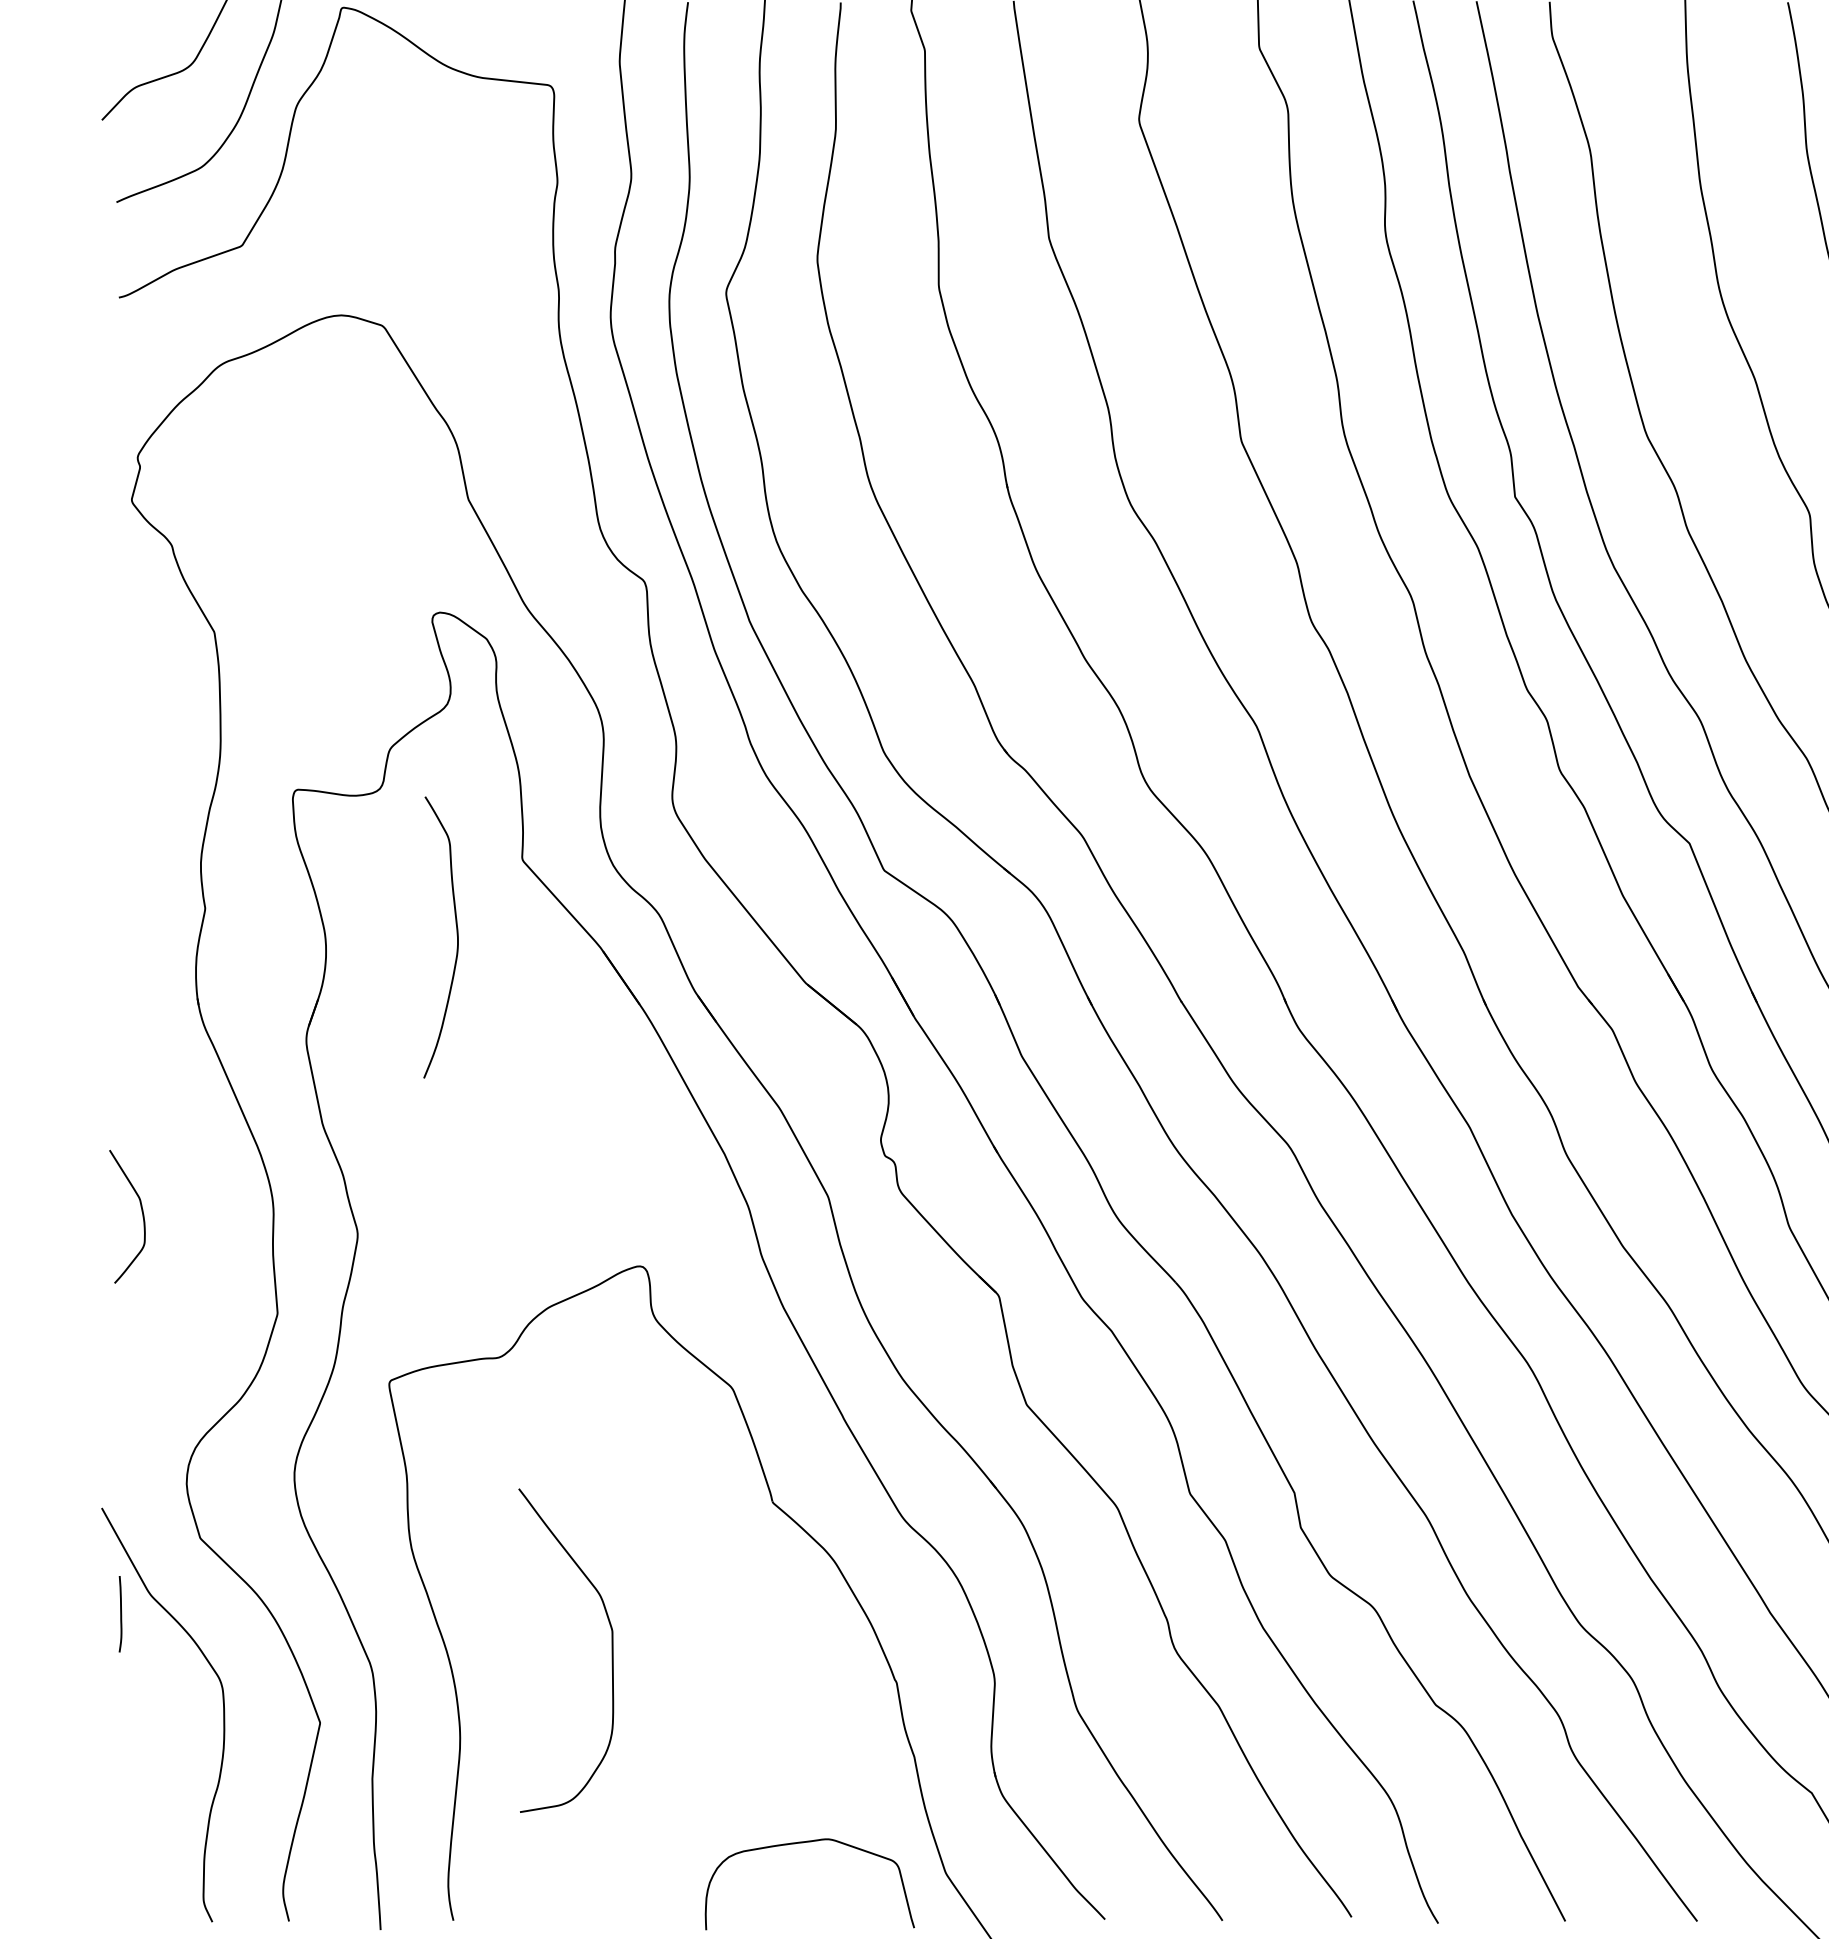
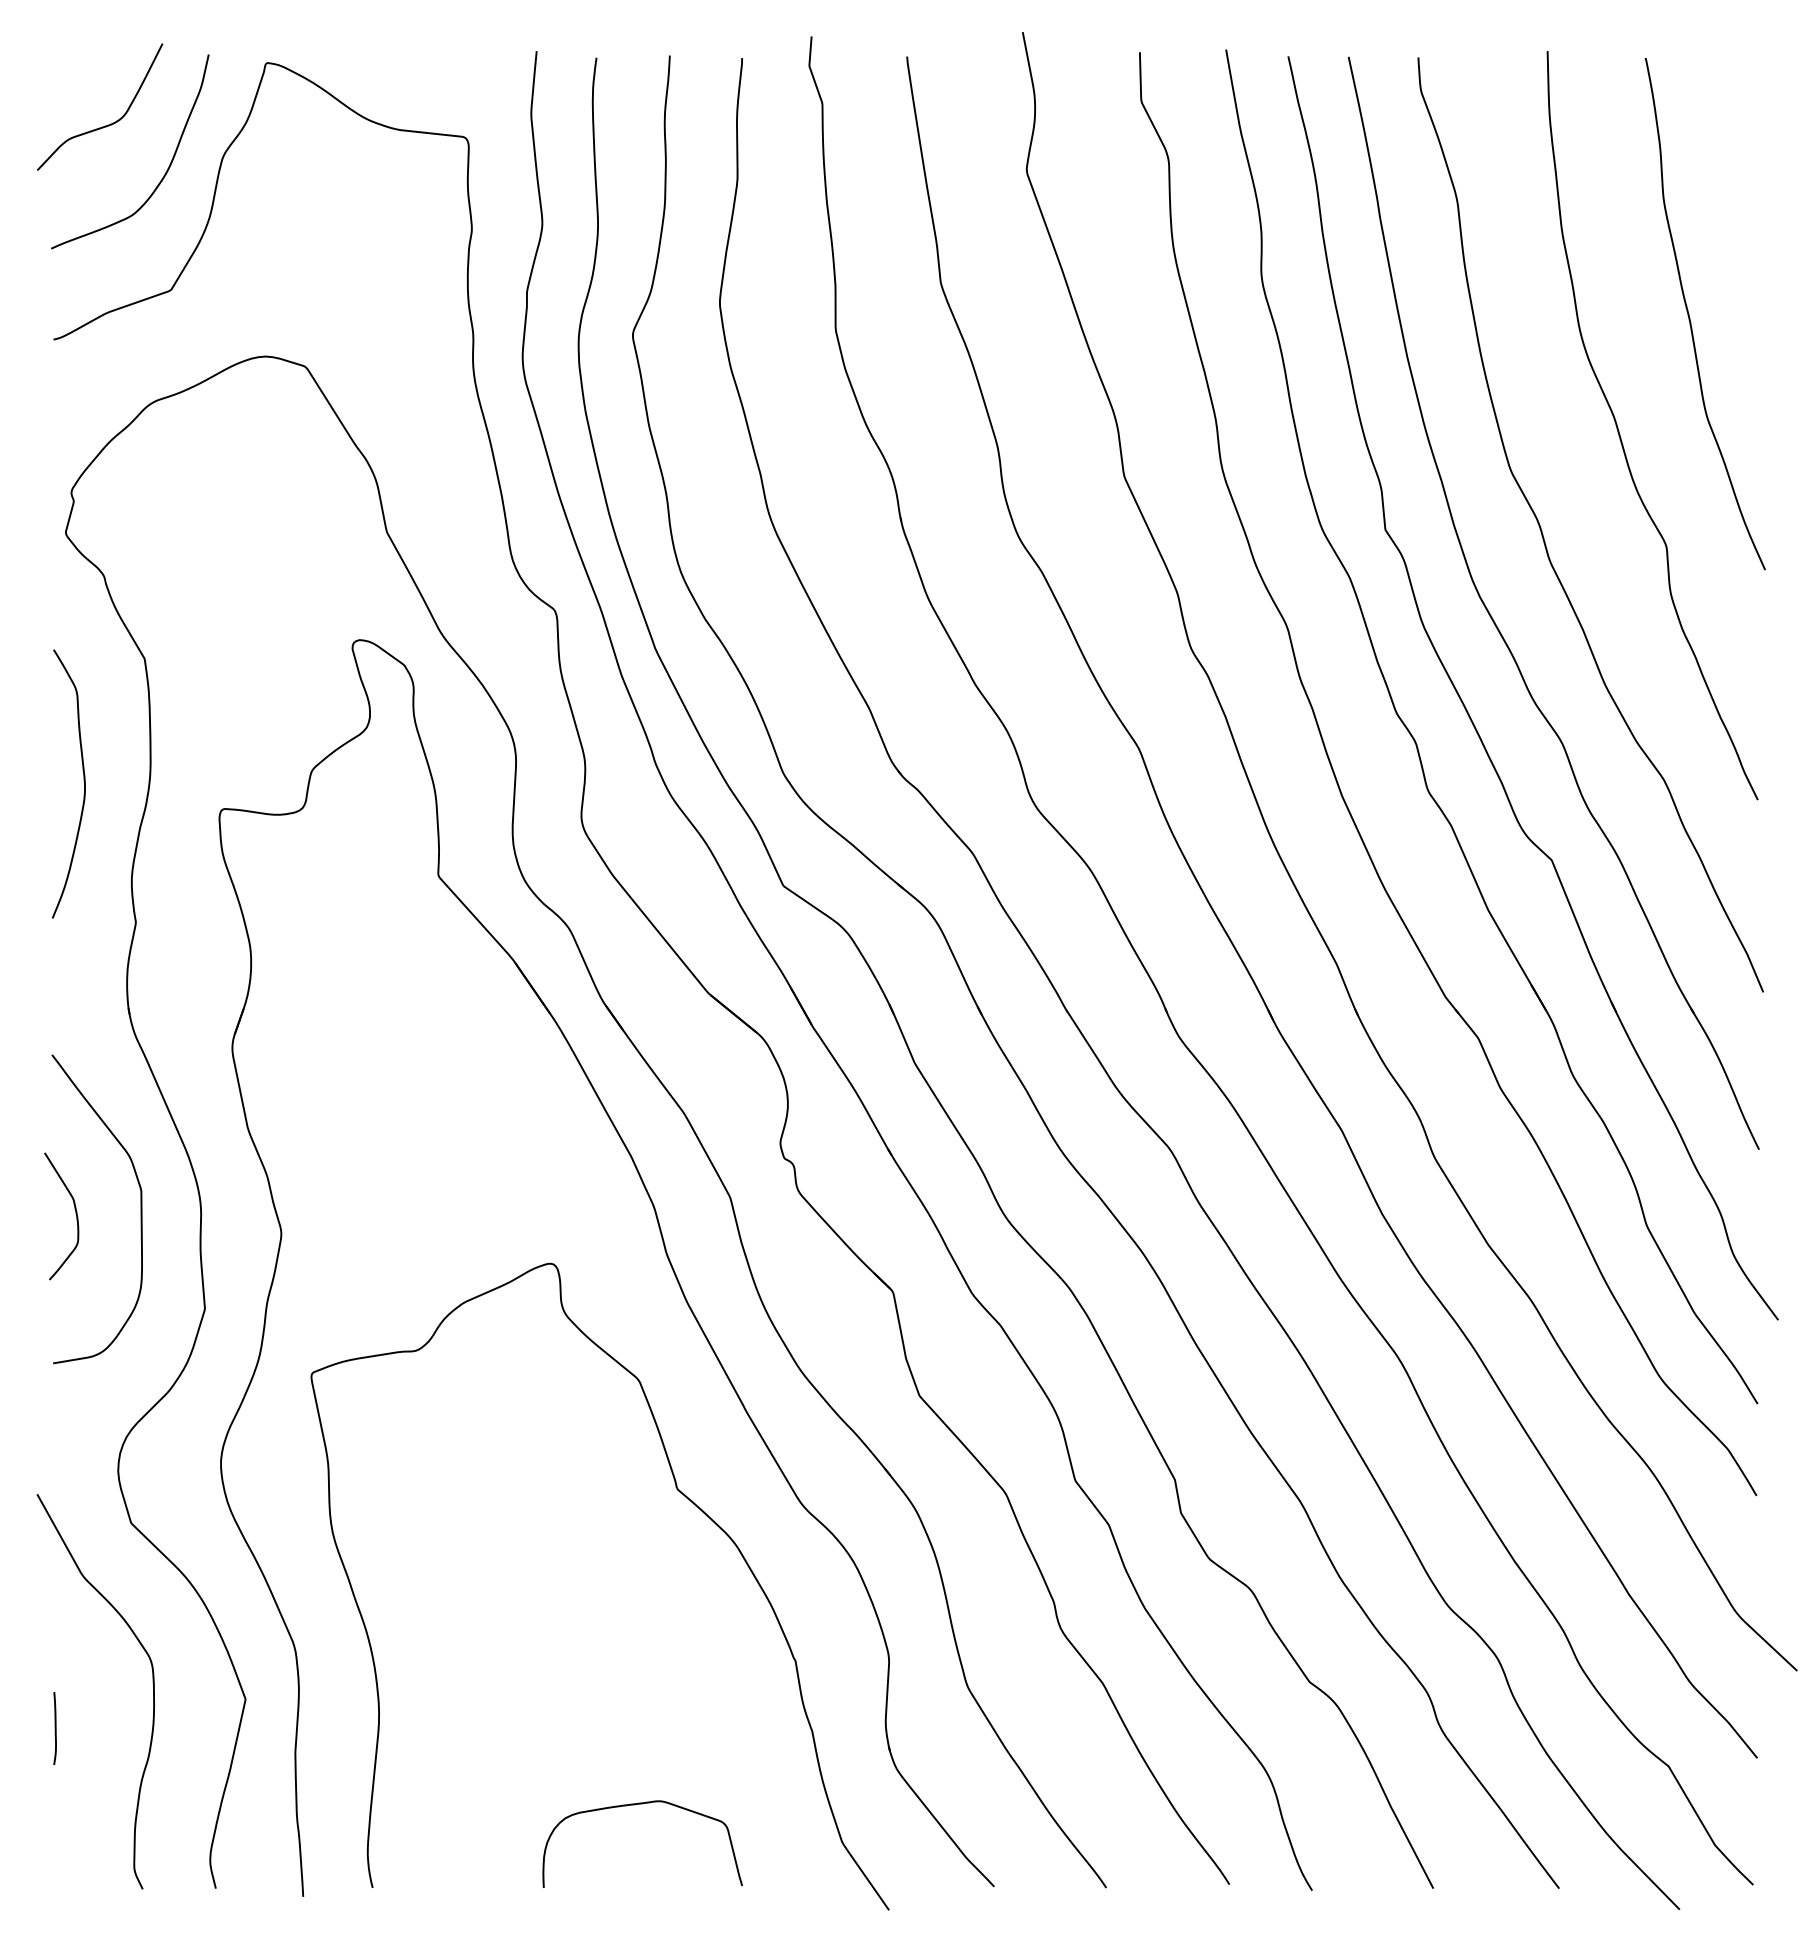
curve: (456, 934) -> (83, 781), moved
line: (119, 1614) -> (54, 1728), moved
curve: (611, 1650) -> (140, 1209), moved
curve: (802, 1843) -> (635, 1805), moved

